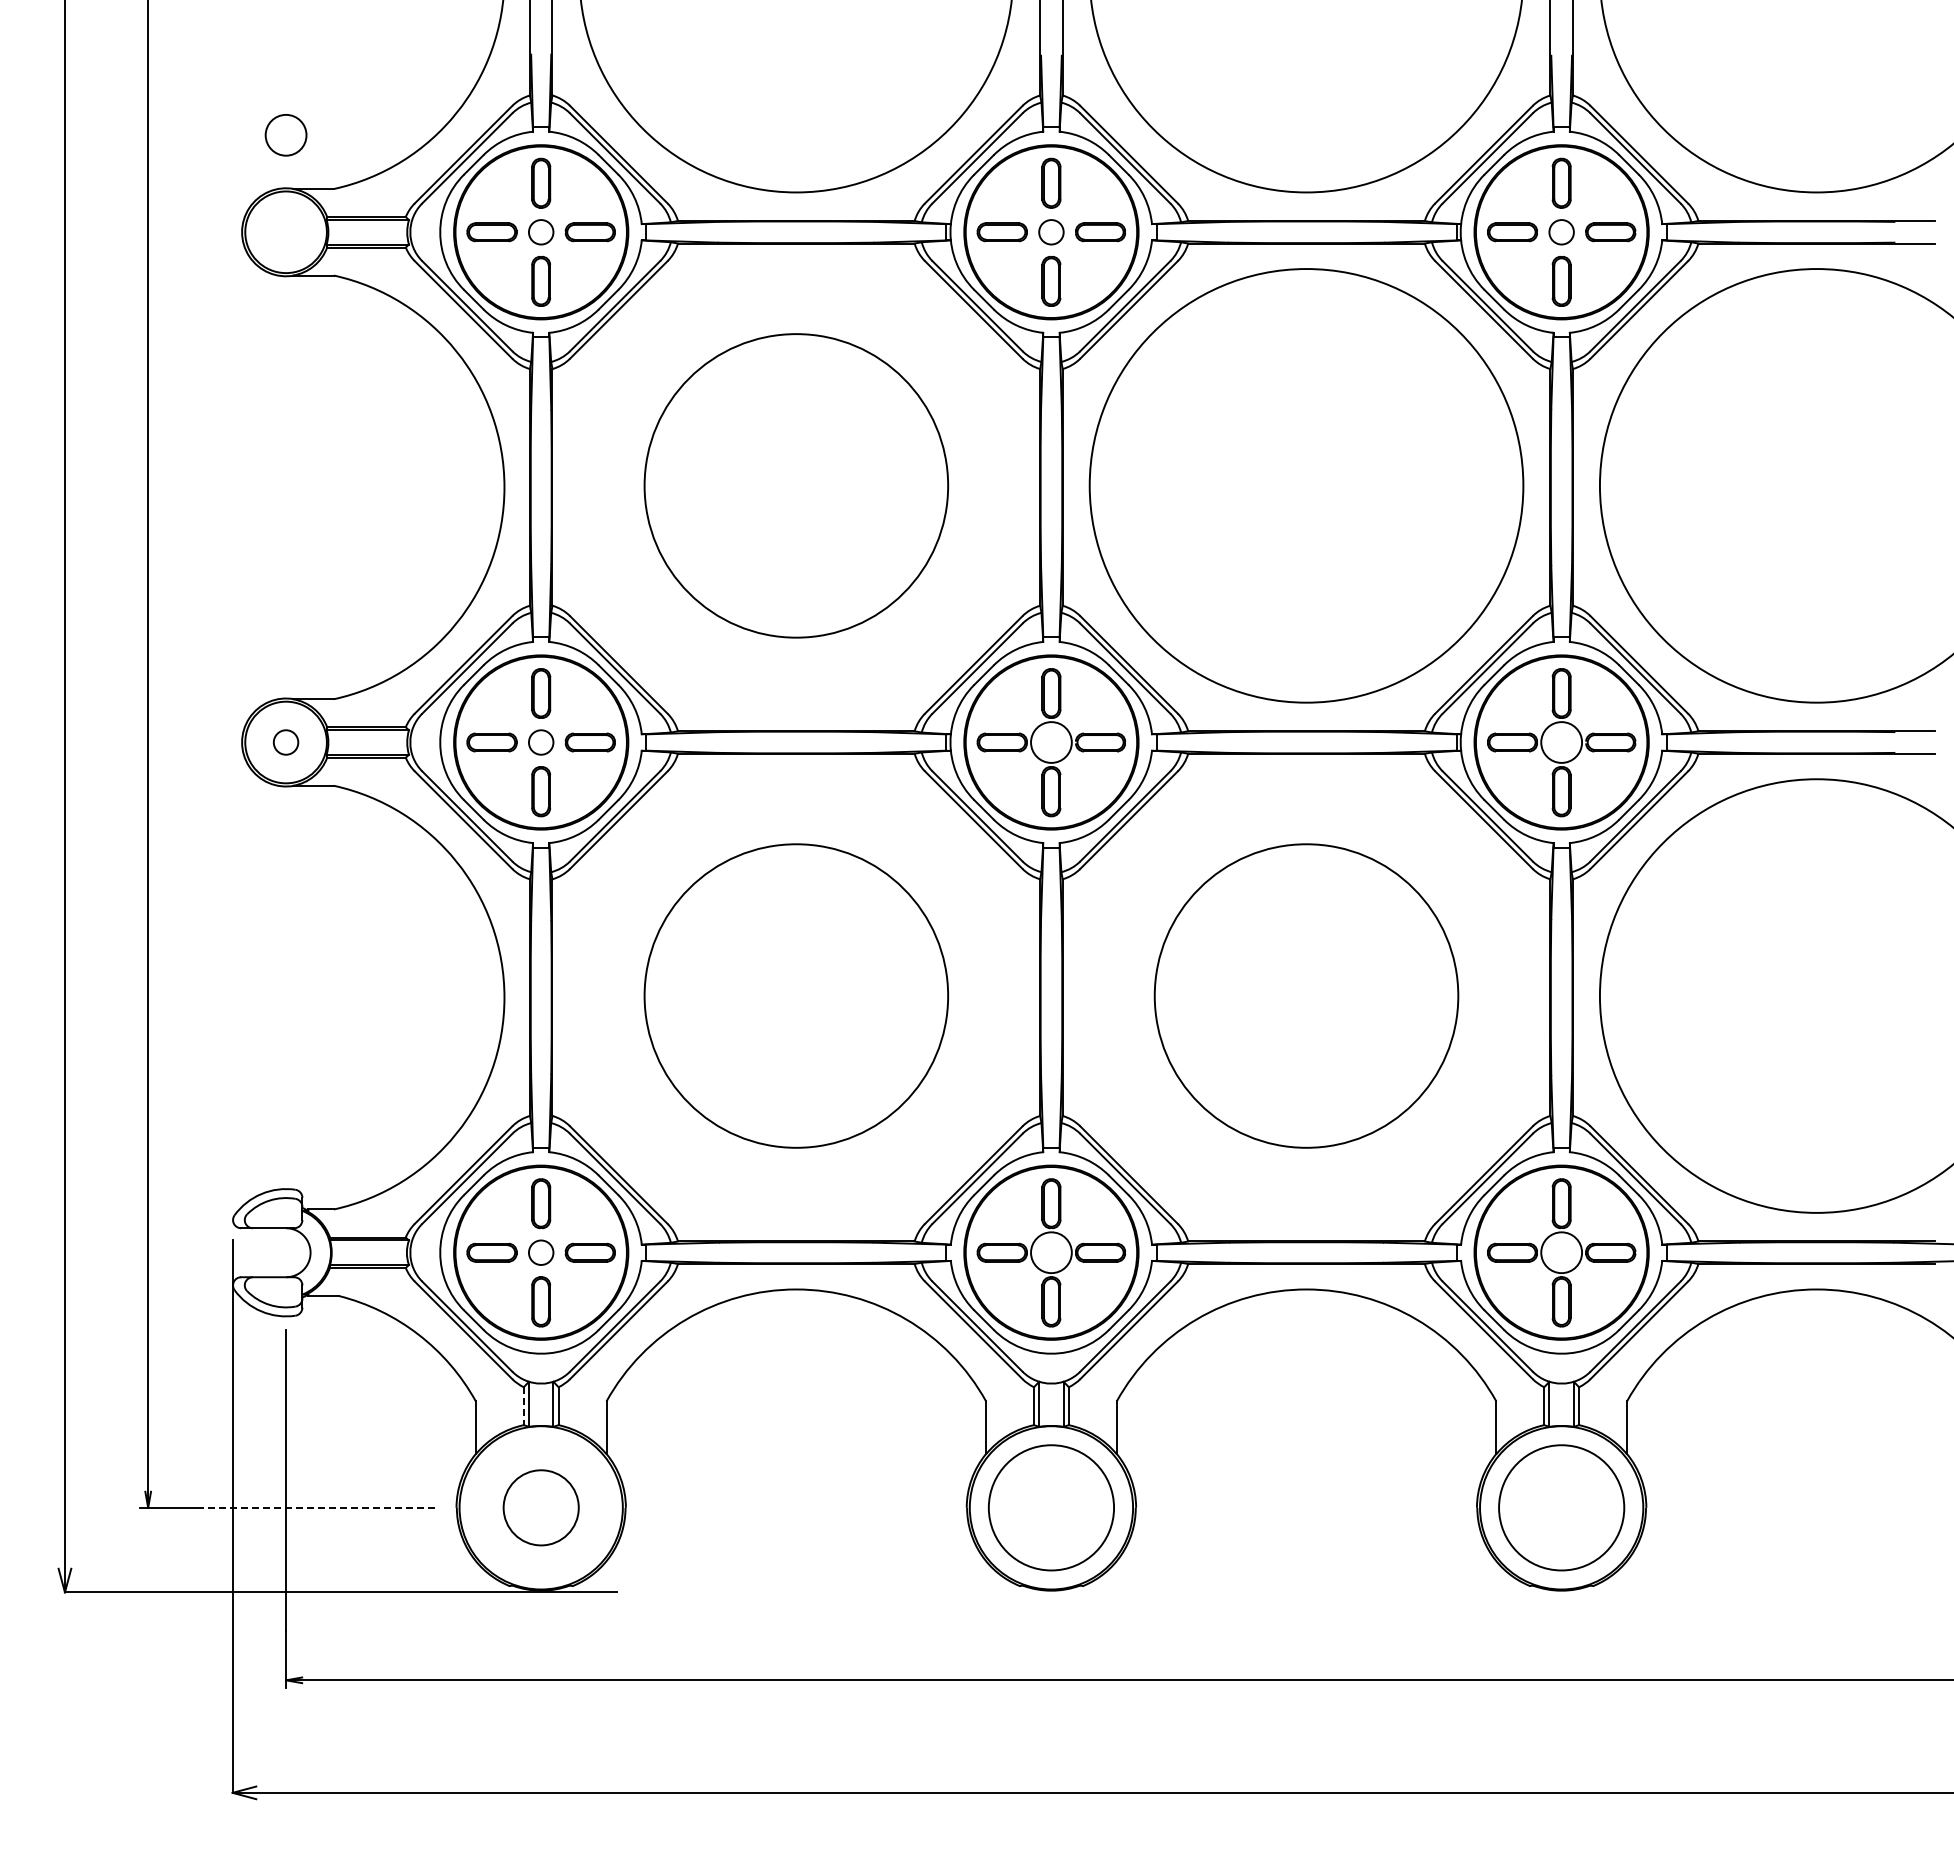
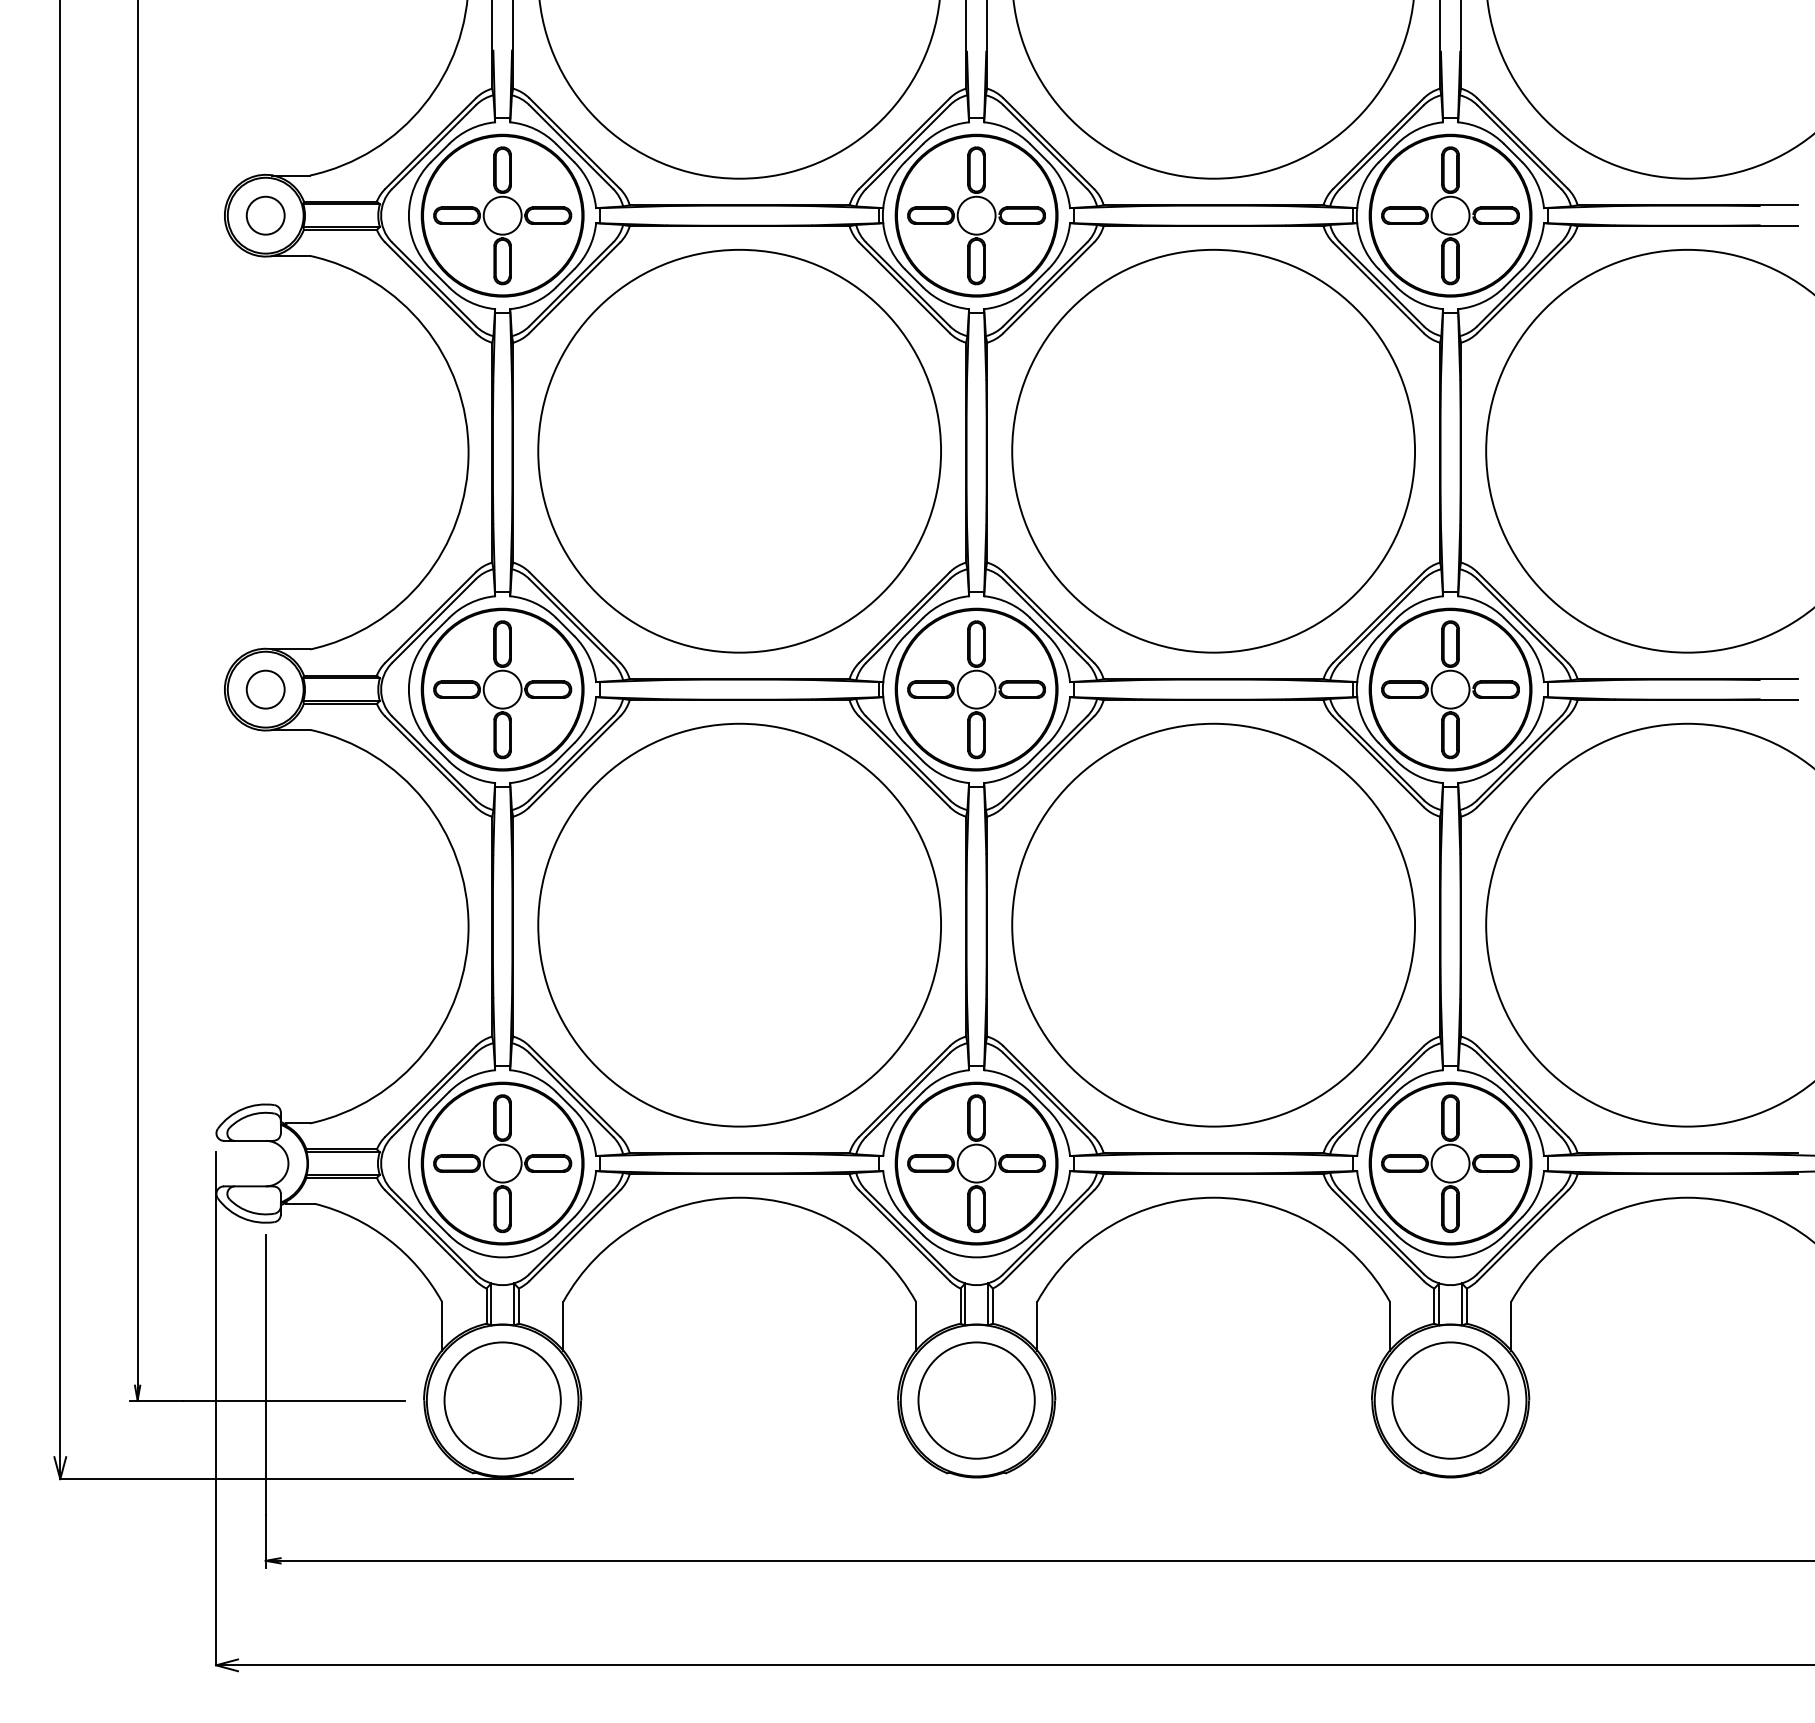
circle: (285, 135) -> (265, 215), moved
circle: (540, 231) -> (502, 214), size x1.67
circle: (1051, 231) -> (976, 214), size x1.67
circle: (1561, 231) -> (1450, 214), size x1.67
part: (796, 485) -> (739, 450), size x1.43
circle: (285, 742) -> (265, 689), size x1.67
circle: (540, 742) -> (502, 689), size x1.67
part: (796, 995) -> (739, 924), size x1.43
part: (1306, 995) -> (1213, 924), size x1.43
circle: (540, 1252) -> (502, 1163), size x1.67
line: (523, 1406) -> (486, 1306), dashed -> solid
line: (317, 1507) -> (294, 1400), dashed -> solid
circle: (540, 1507) -> (502, 1400), size x1.67

